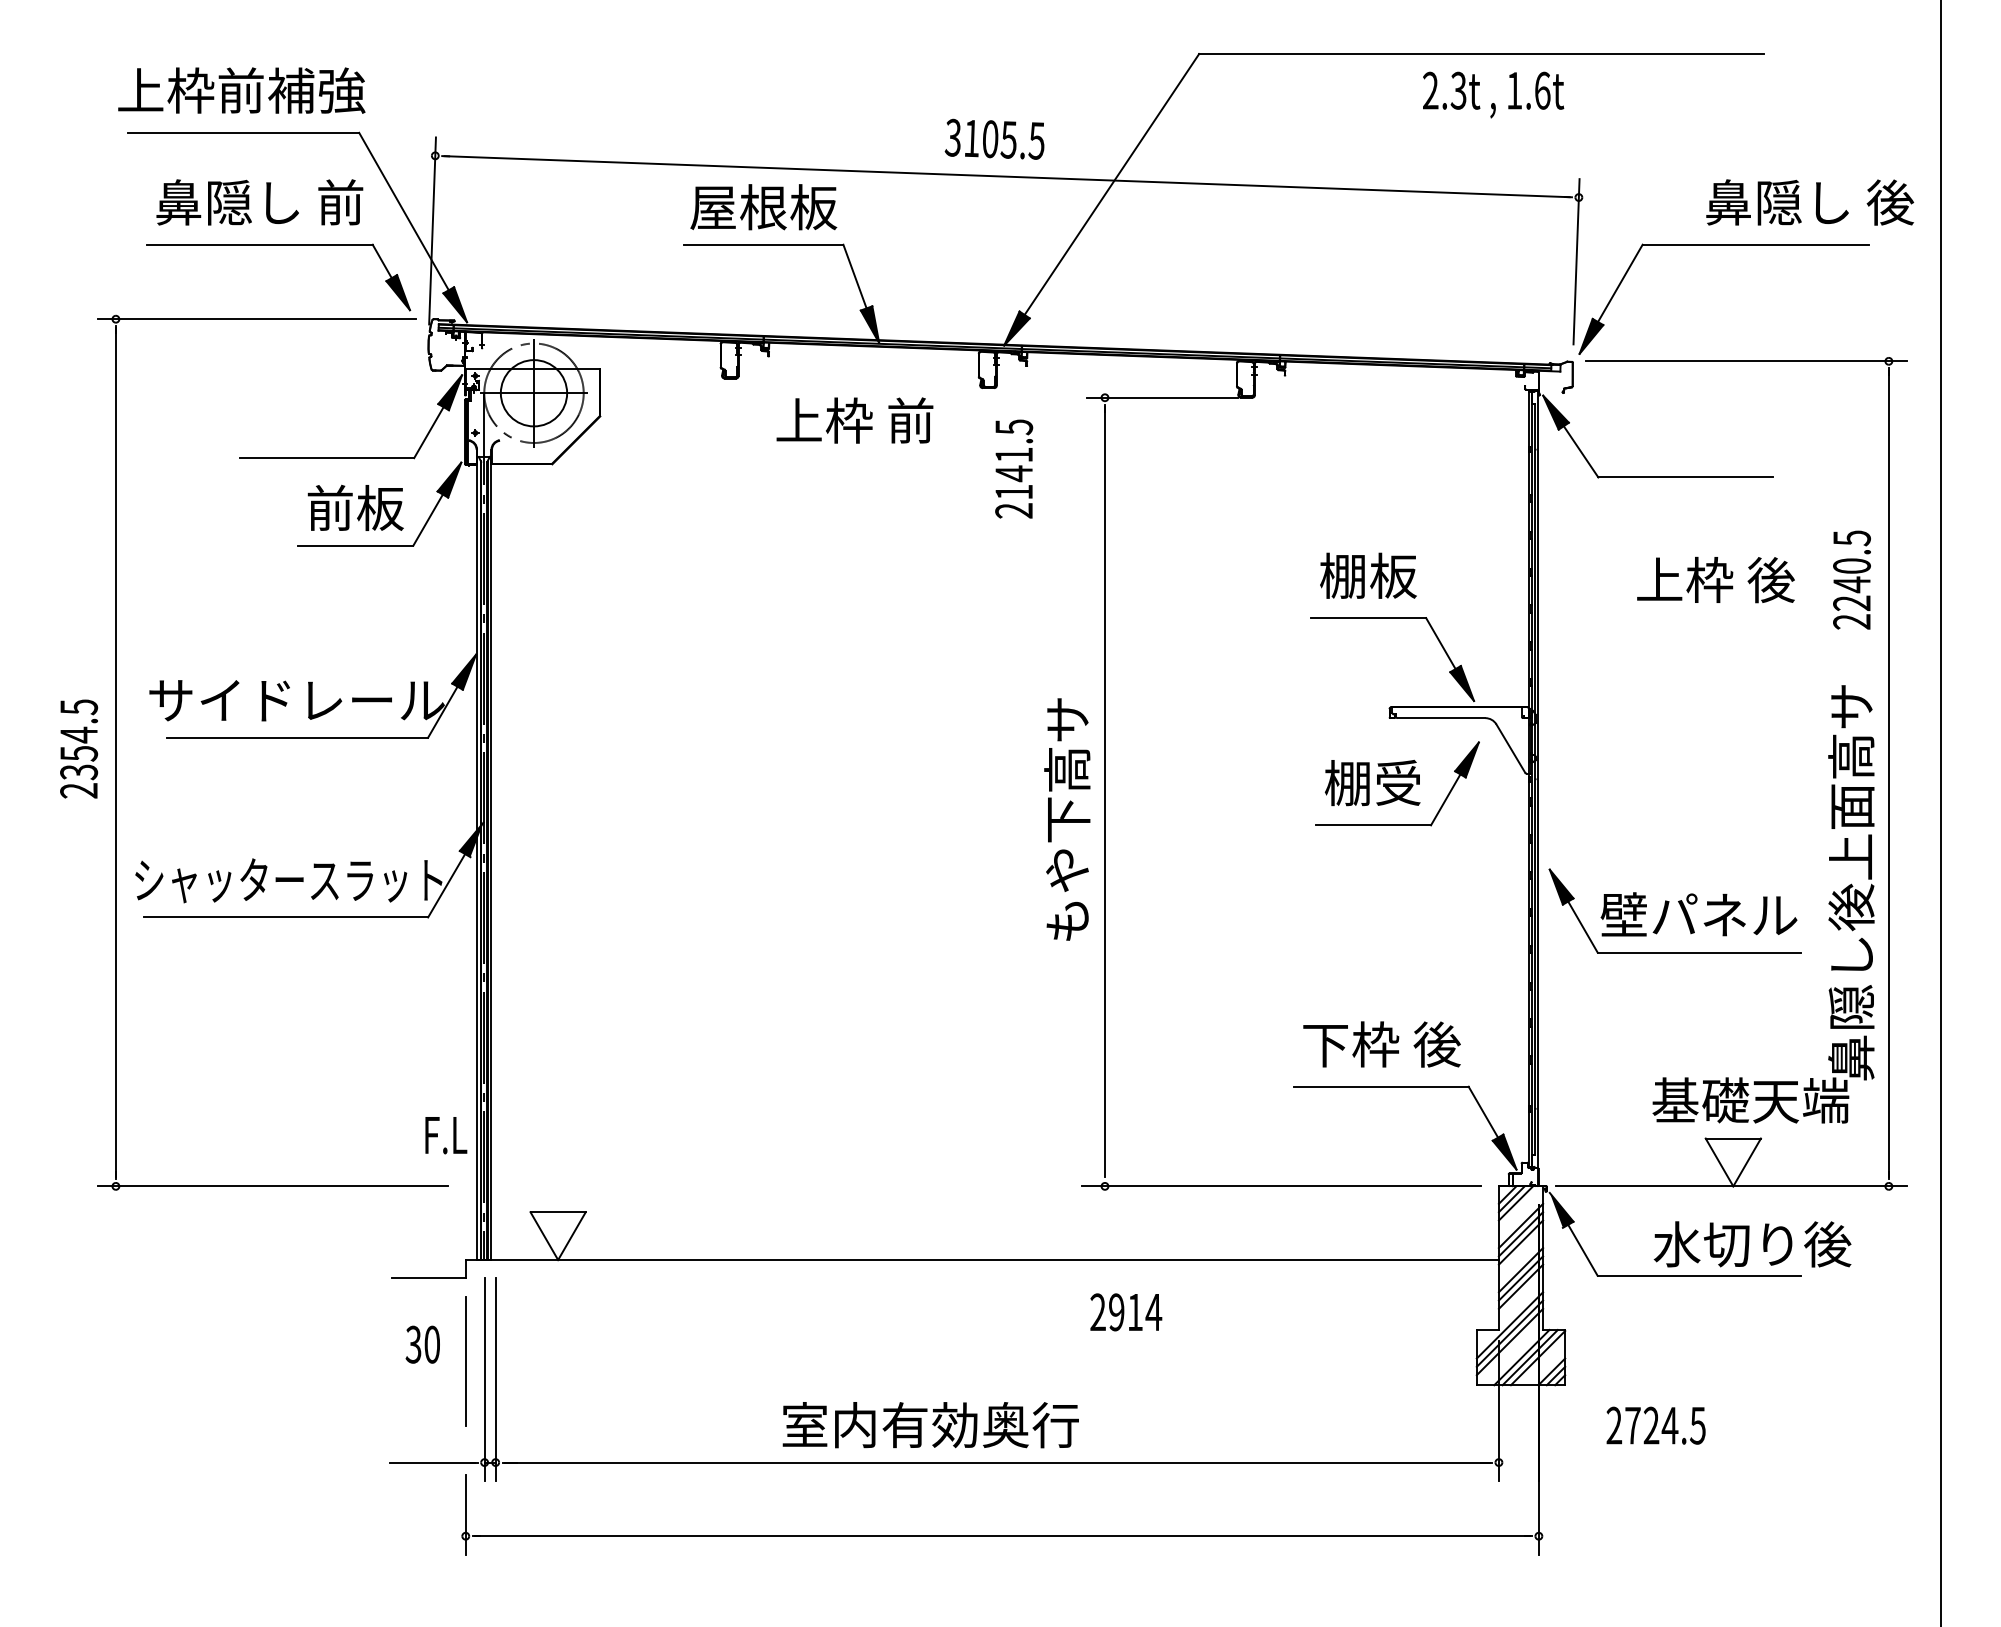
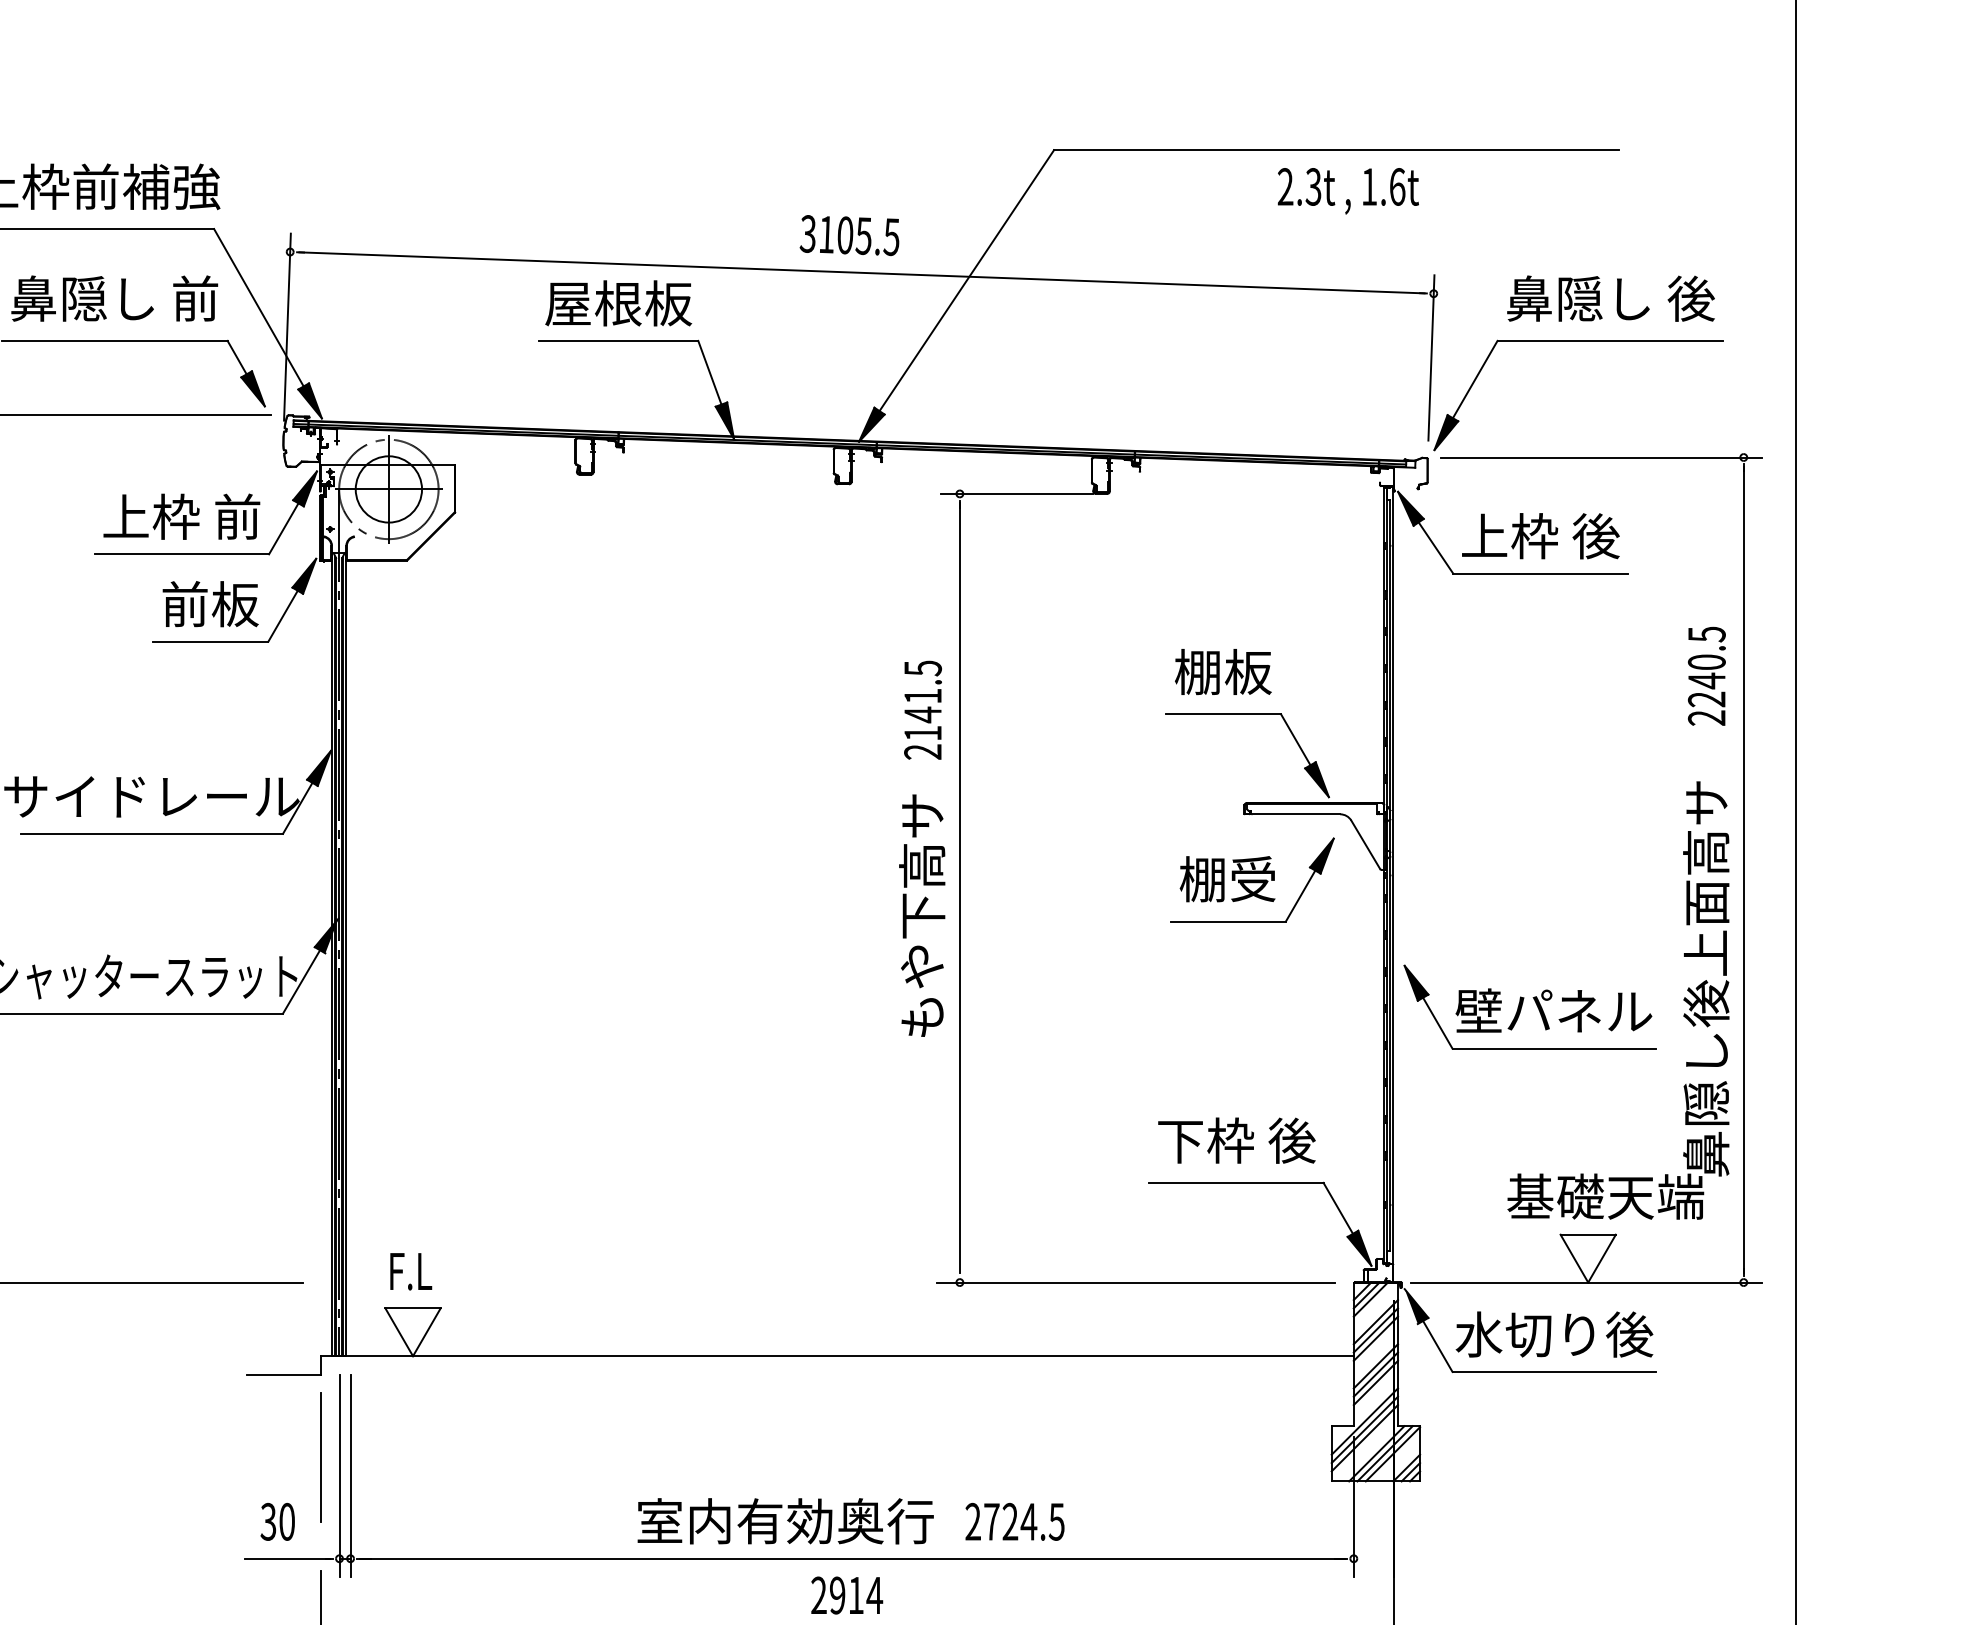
text: (1810, 202) -> (1611, 298), moved
text: (854, 420) -> (181, 516), moved
text: (1014, 468) -> (923, 709), moved
text: (1715, 579) -> (1540, 535), moved
text: (446, 1135) -> (411, 1271), moved
text: (1752, 1244) -> (1554, 1334), moved
text: (1126, 1312) -> (847, 1595), moved
text: (422, 1344) -> (277, 1521), moved
text: (1655, 1425) -> (1014, 1521), moved

